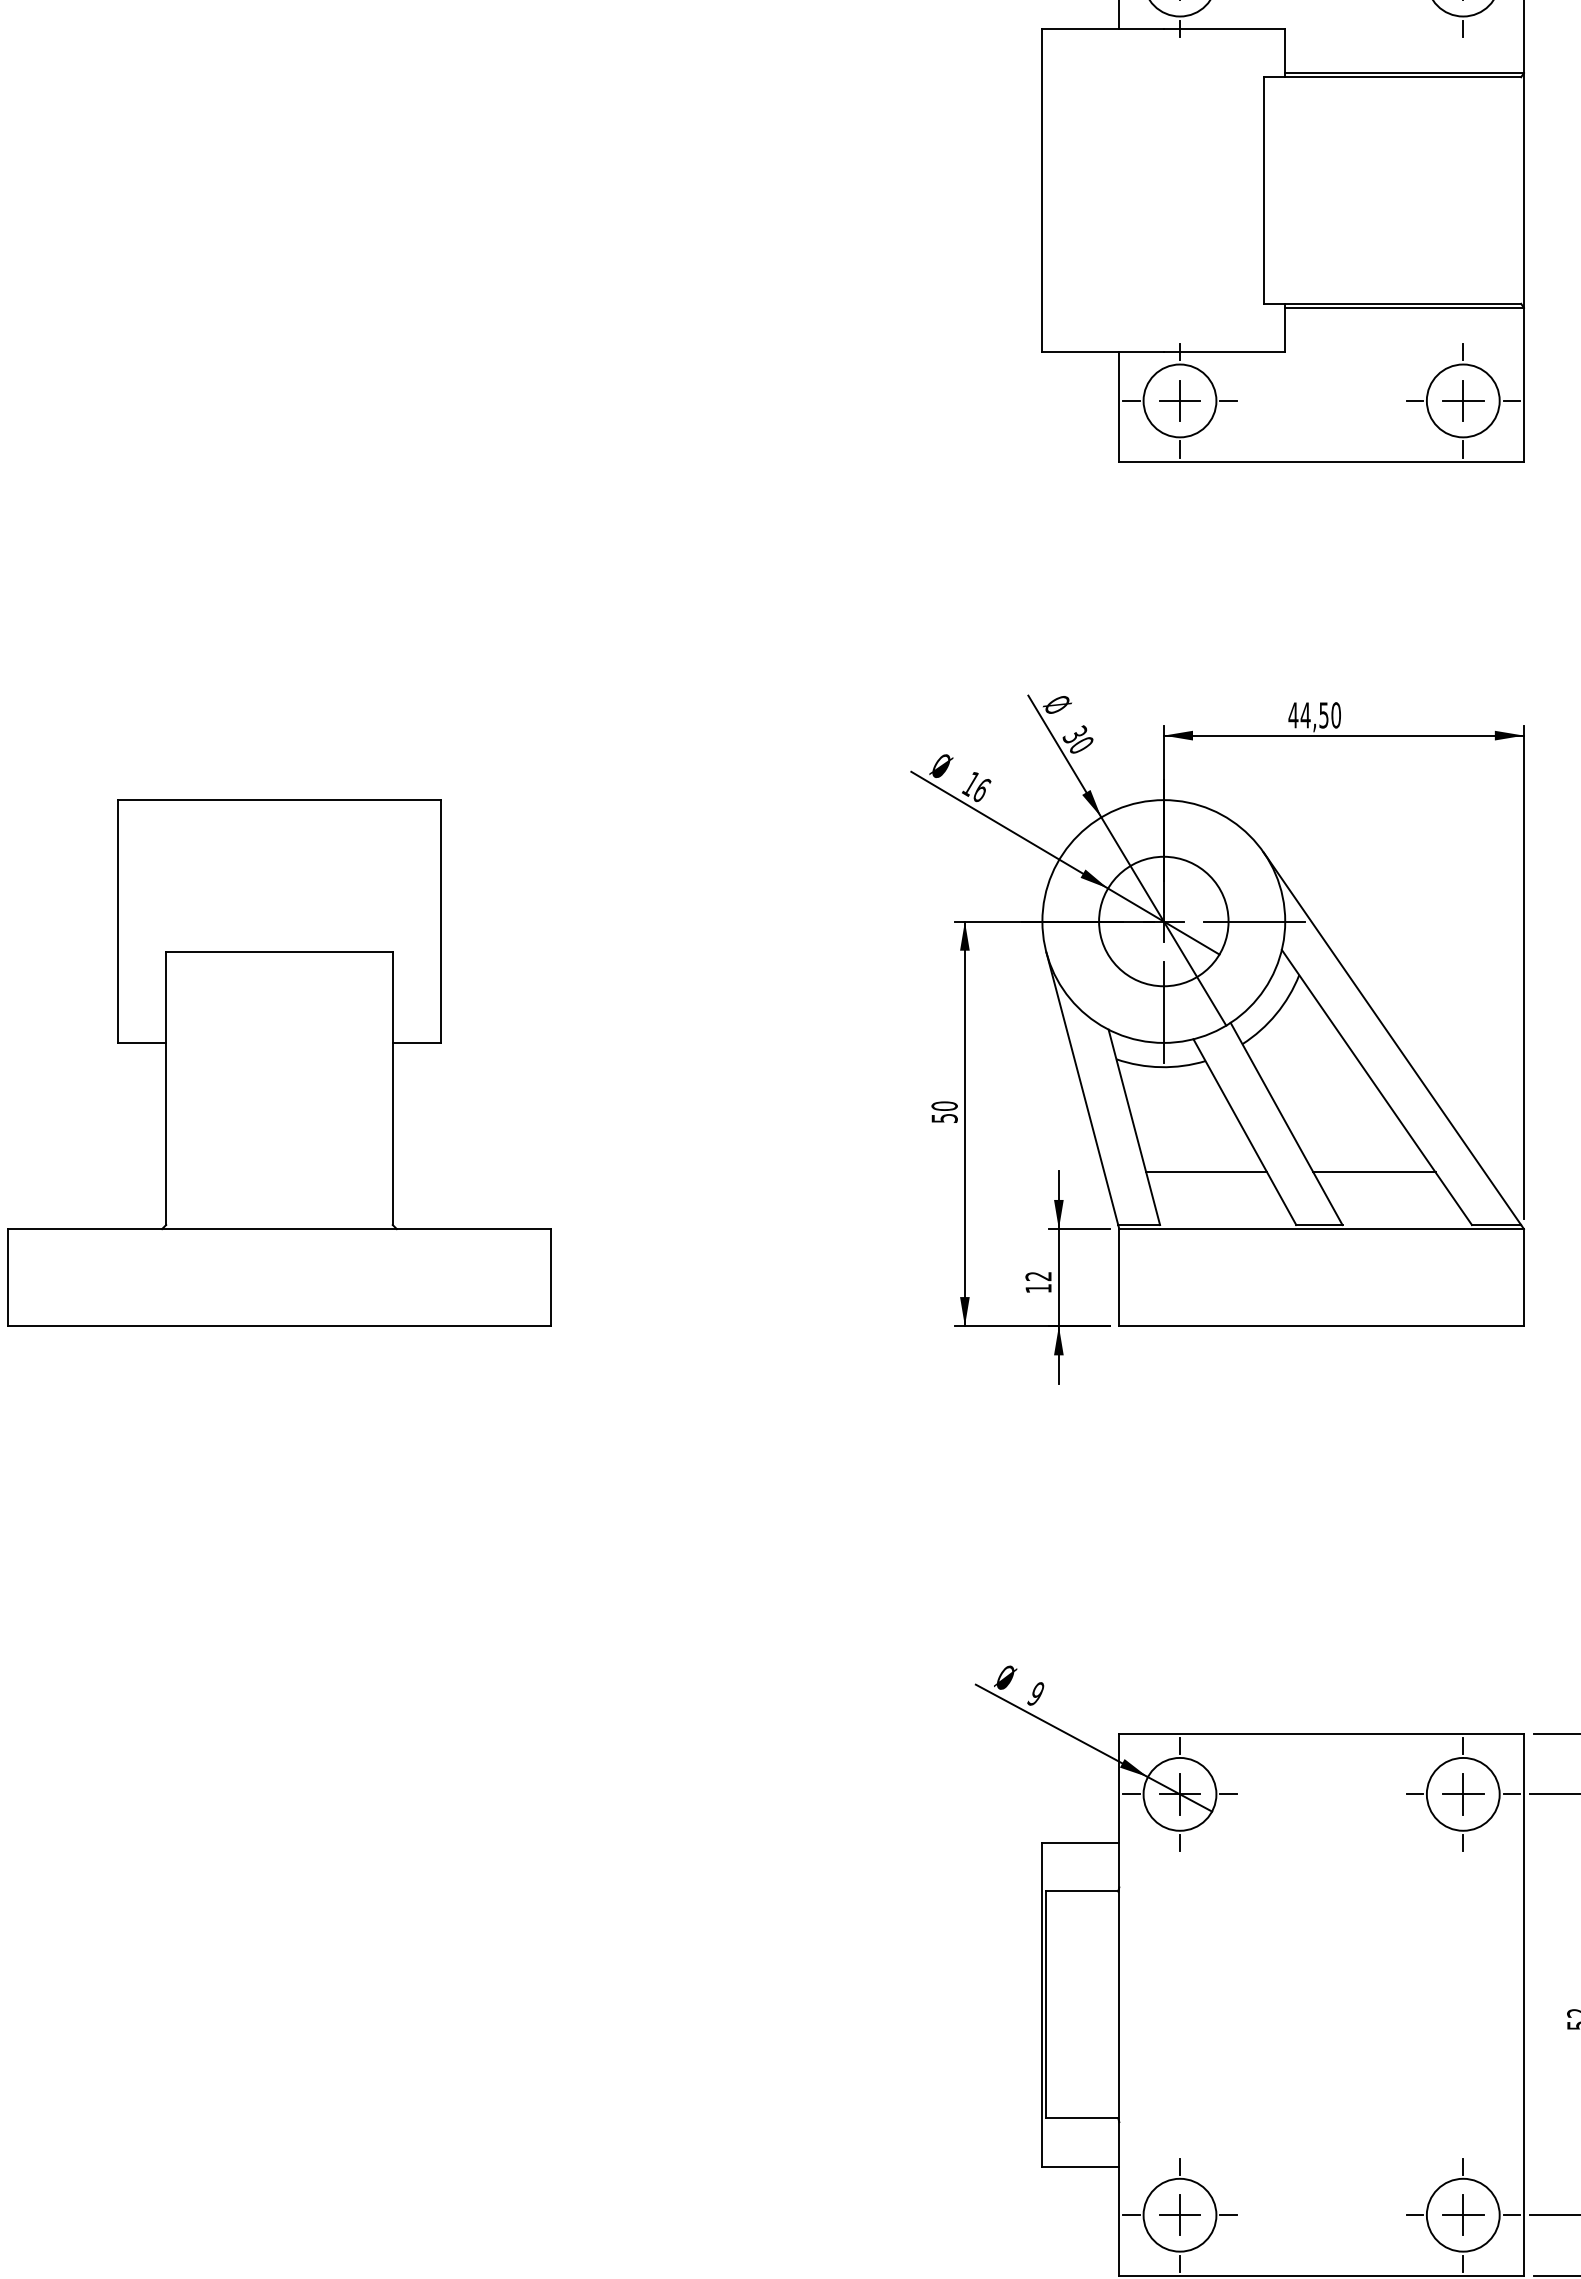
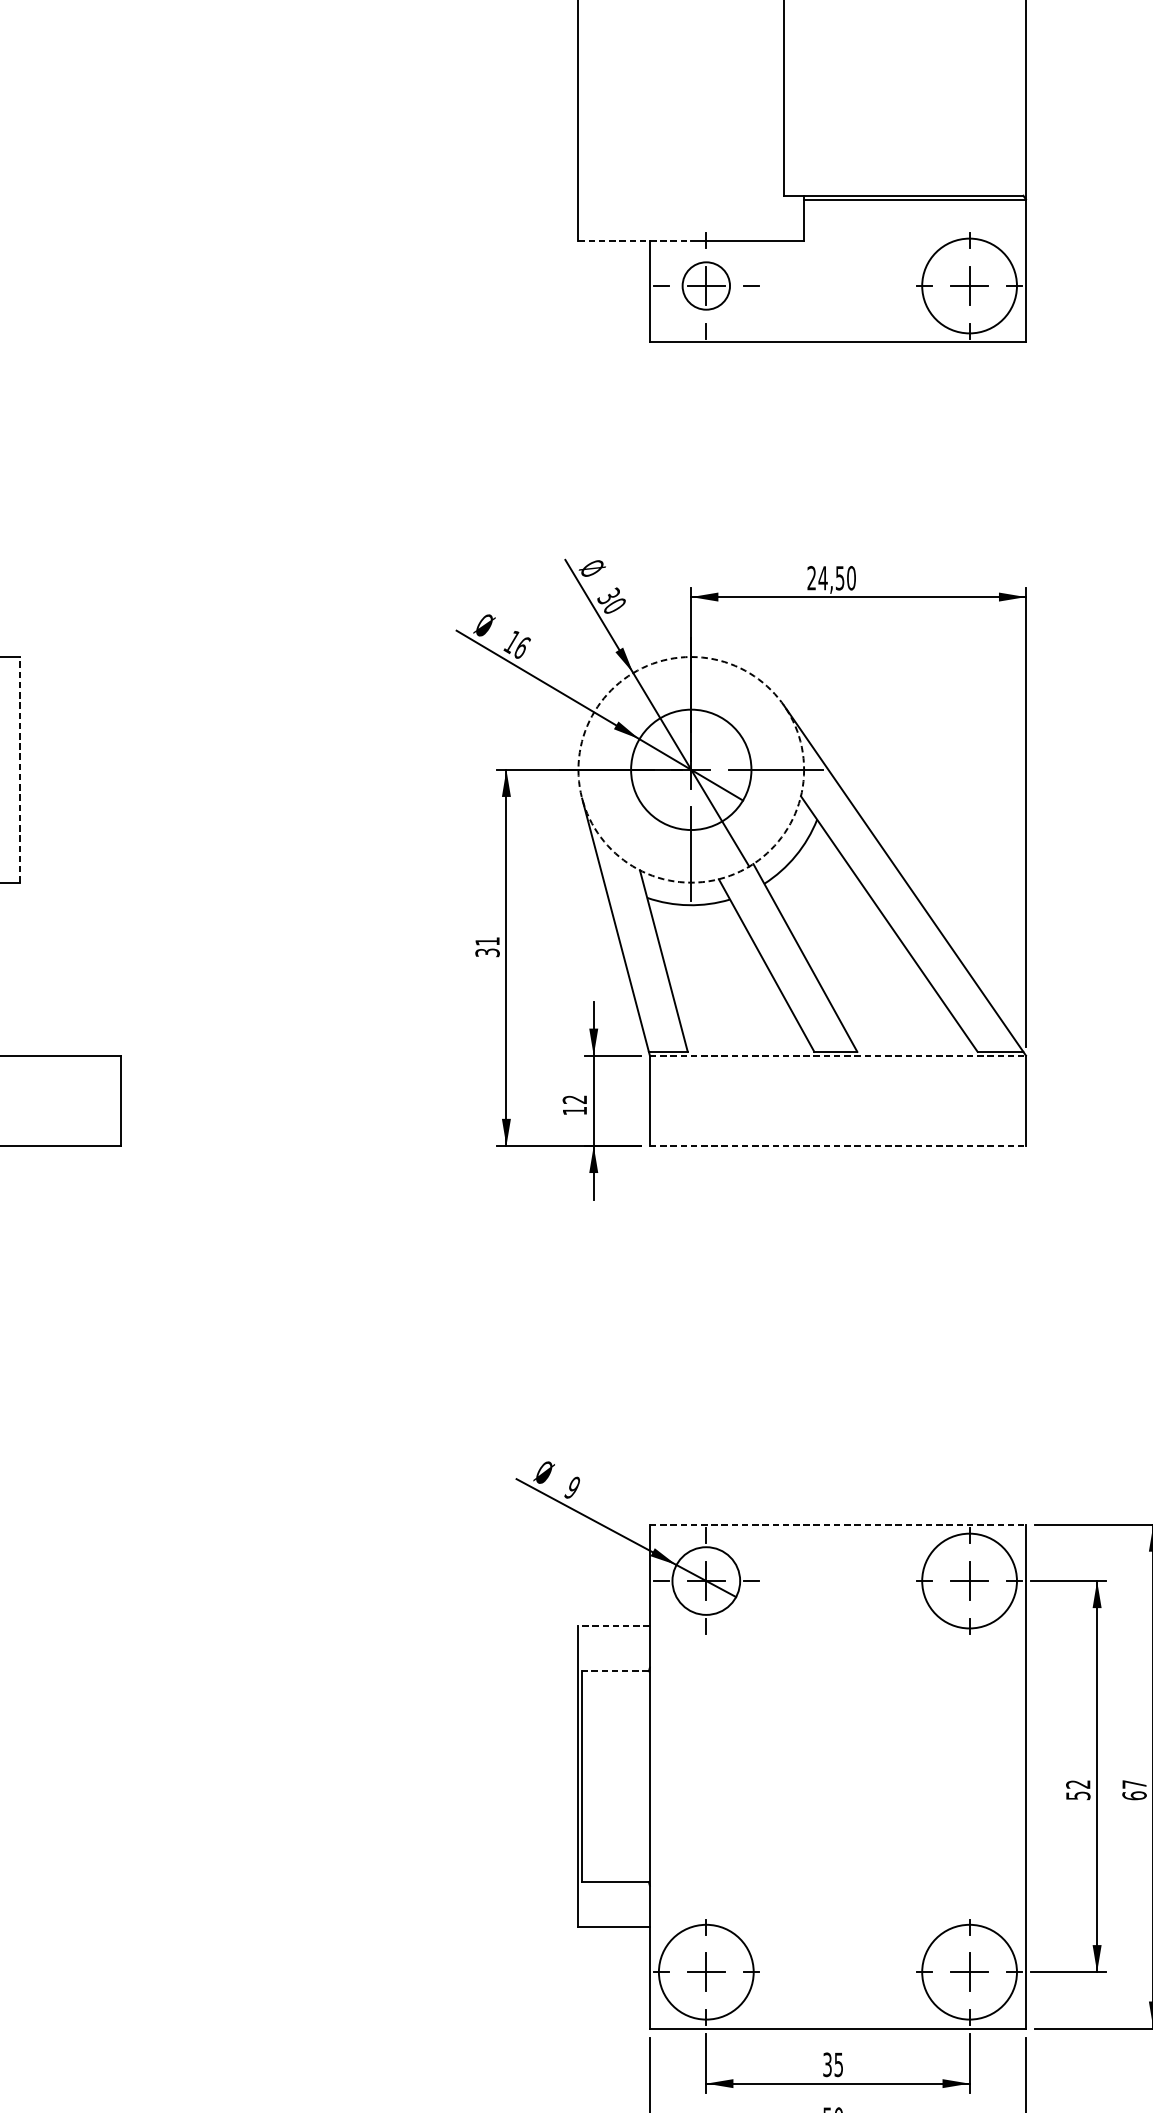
line: (1103, 352) -> (635, 240), solid -> dashed
circle: (1179, 400) -> (705, 285), size x0.7
circle: (1462, 400) -> (968, 285), size x1.4
text: (1293, 715) -> (811, 578), 44,50 -> 24,50
line: (441, 921) -> (19, 769), solid -> dashed
circle: (1163, 921) -> (690, 769), solid -> dashed
text: (944, 1111) -> (487, 946), 50 -> 31
line: (1206, 1172) -> (730, 1003), removed
line: (1374, 1172) -> (887, 1003), removed
line: (1322, 1229) -> (838, 1056), solid -> dashed
line: (1322, 1326) -> (838, 1146), solid -> dashed
line: (1322, 1733) -> (838, 1524), solid -> dashed
circle: (1462, 1793) -> (968, 1580), size x1.4
line: (1080, 1842) -> (613, 1625), solid -> dashed
line: (1082, 1891) -> (615, 1671), solid -> dashed
circle: (1179, 2214) -> (705, 1971), size x1.4
circle: (1462, 2214) -> (968, 1971), size x1.4

